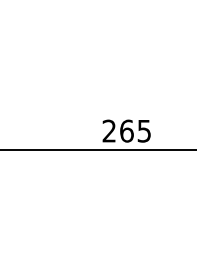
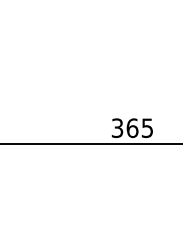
text: (109, 131) -> (117, 128), 265 -> 365

